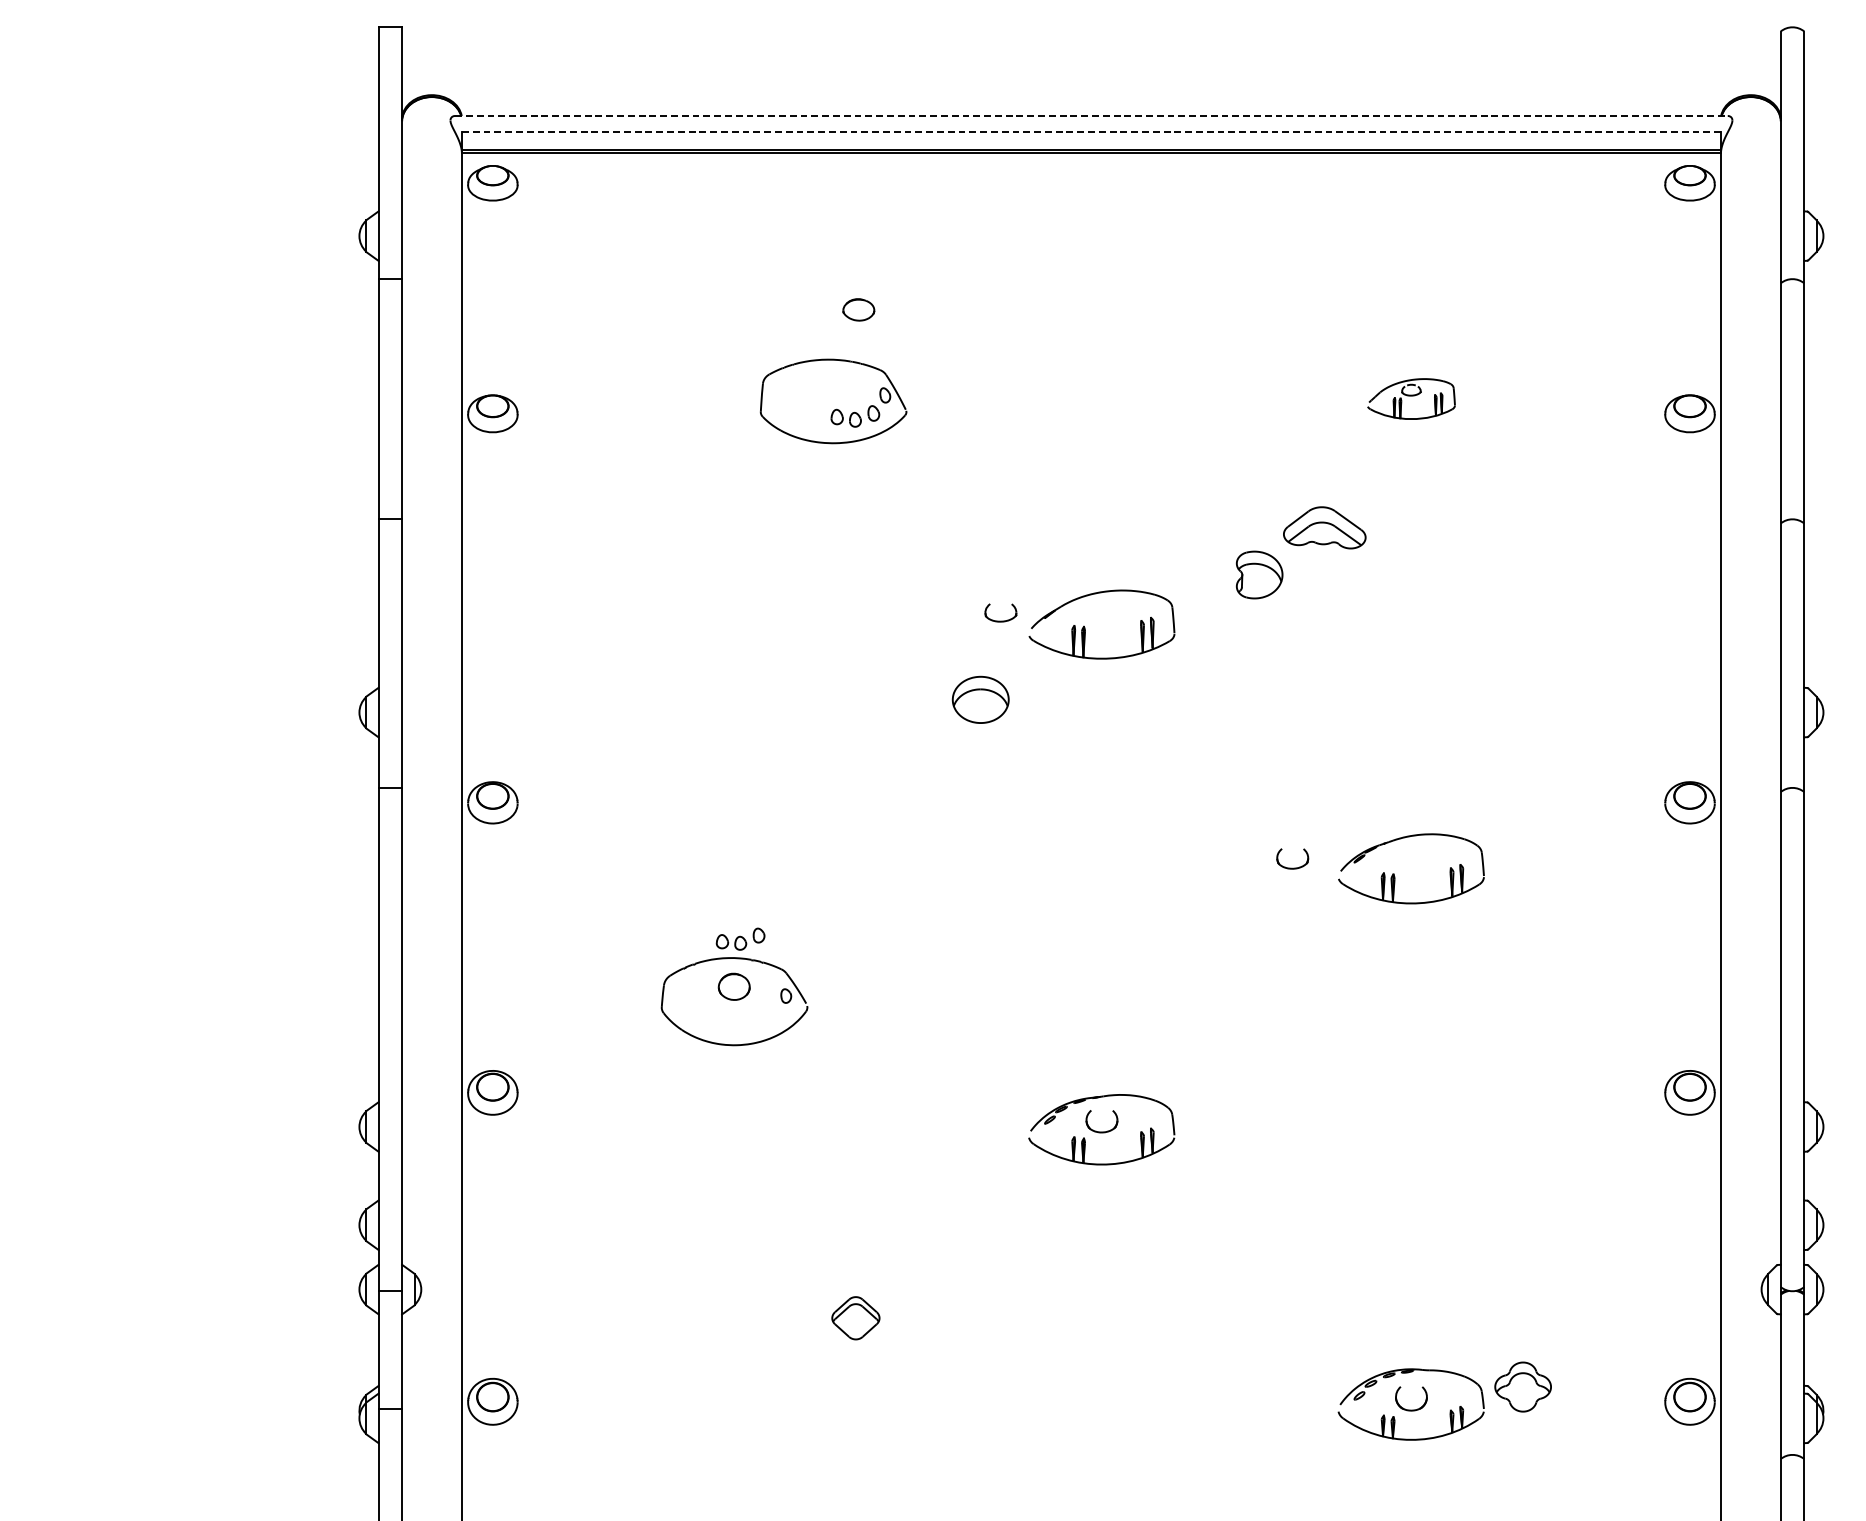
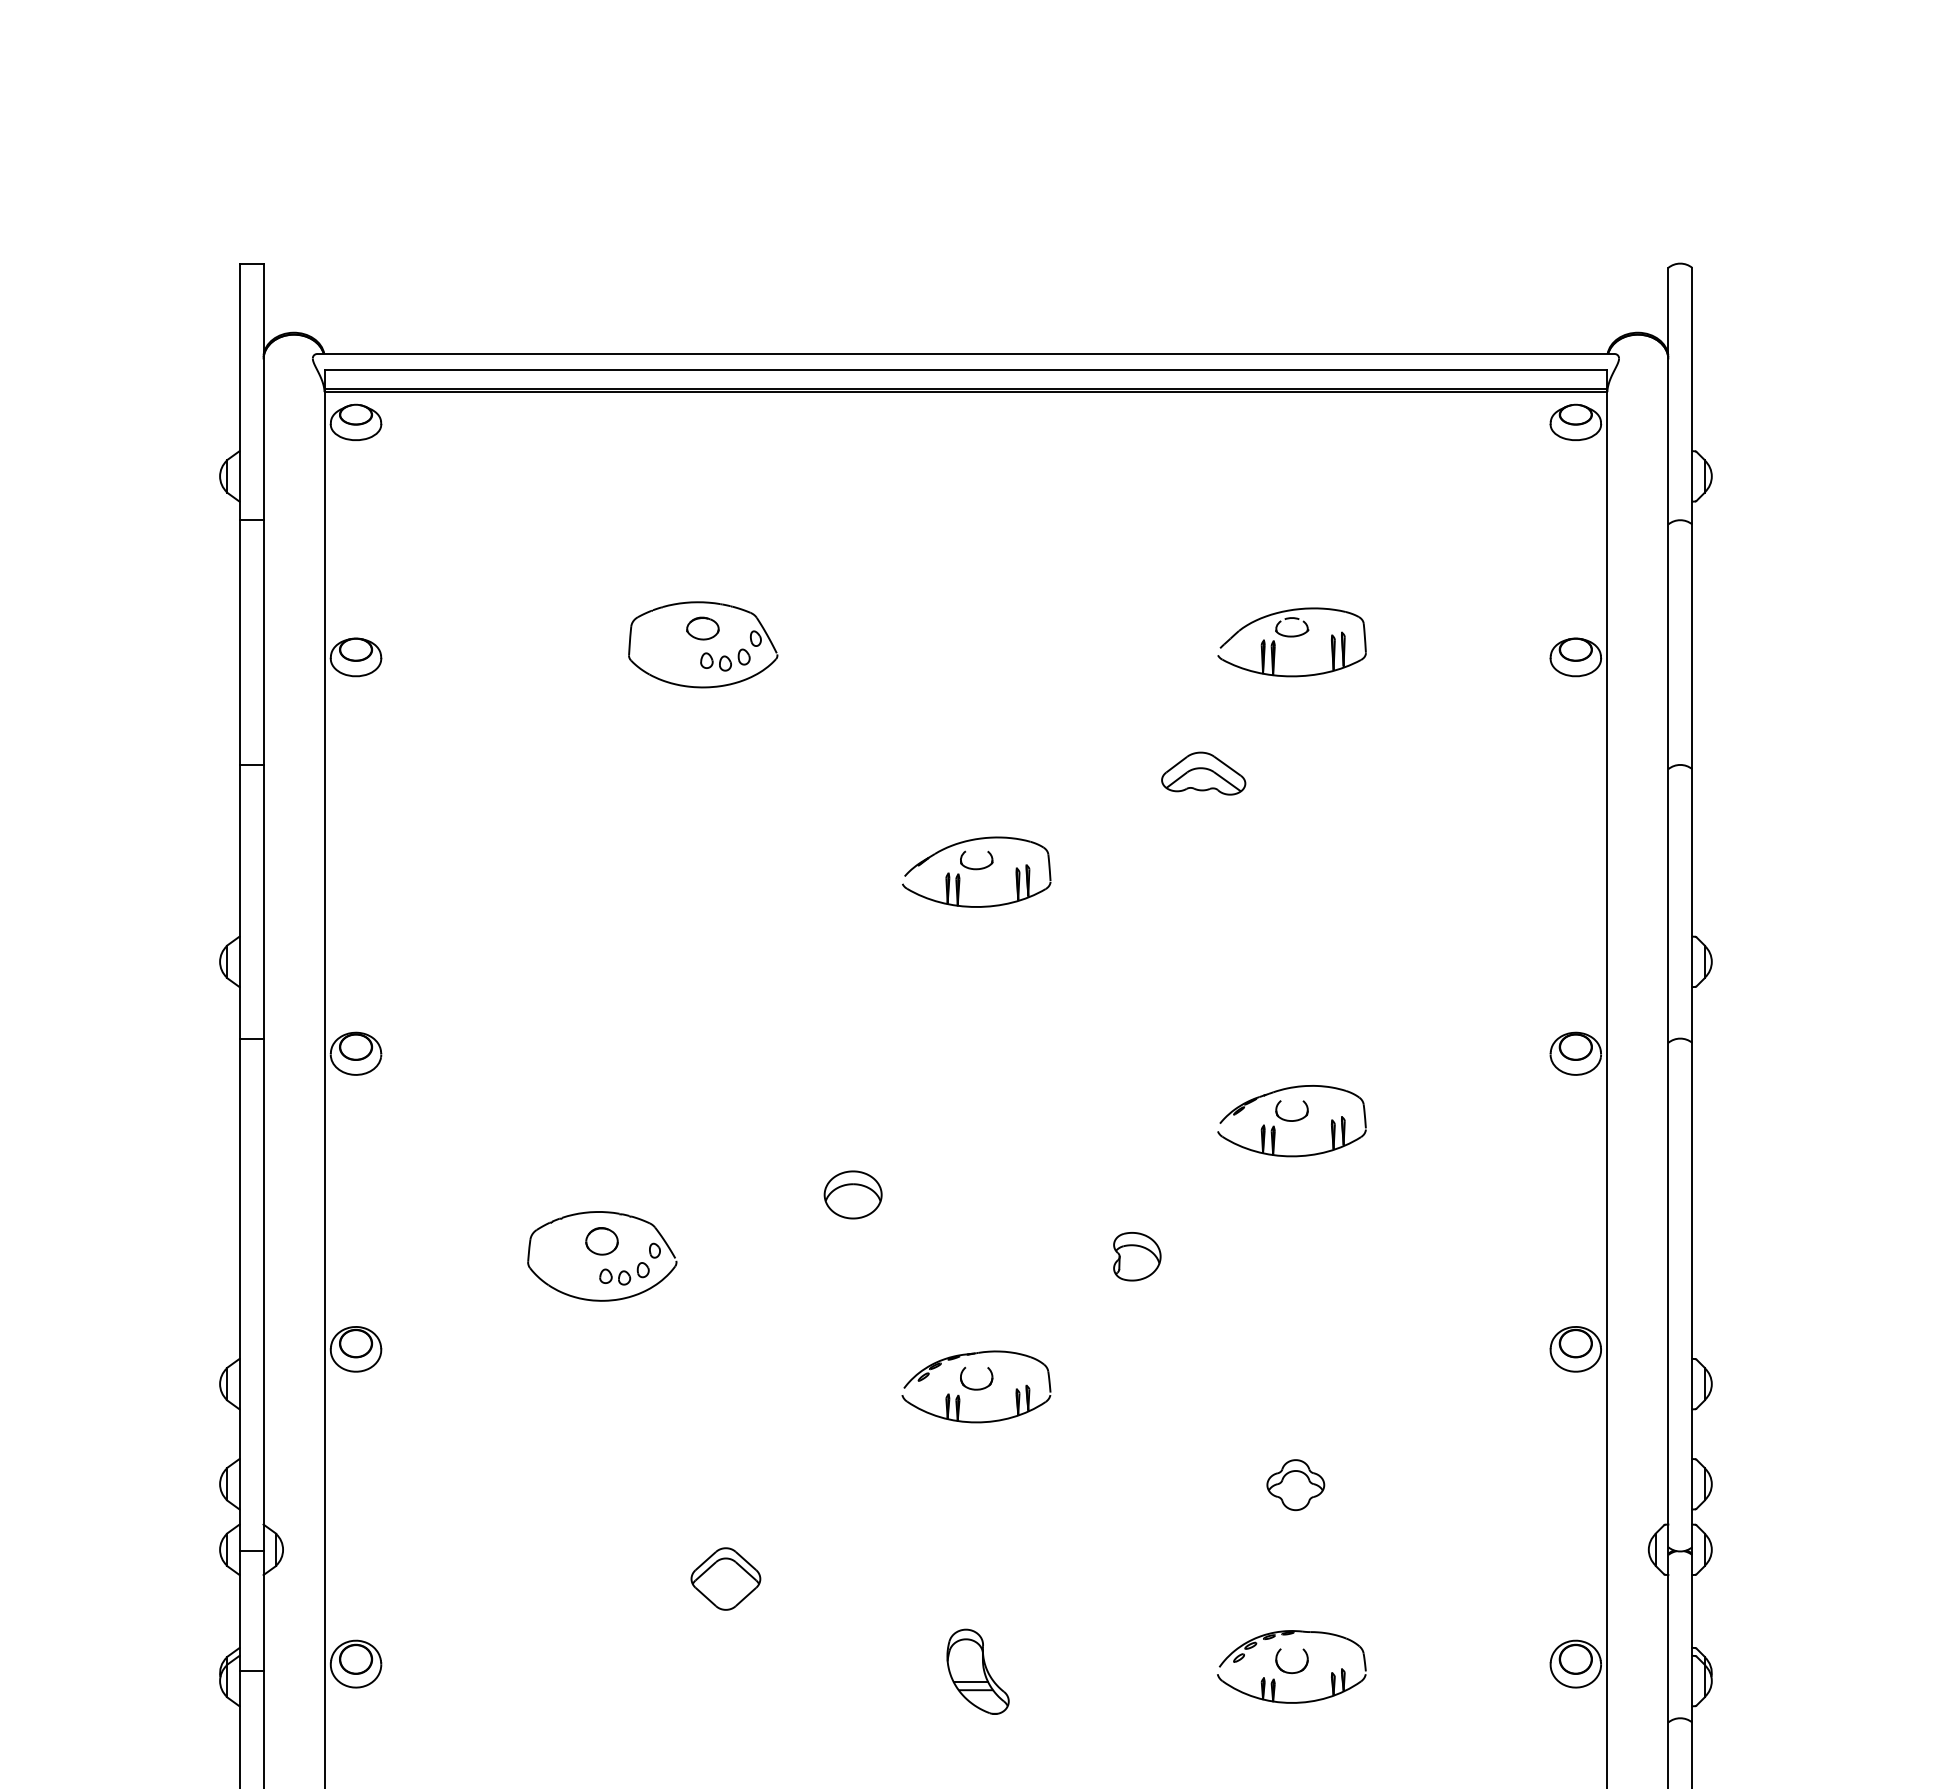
line: (1091, 115) -> (966, 353), dashed -> solid
line: (1091, 132) -> (966, 370), dashed -> solid
part: (858, 309) -> (702, 628), moved
part: (1410, 399) -> (1291, 642), size x1.67
part: (1259, 574) -> (1137, 1256), moved
part: (1000, 620) -> (976, 868), moved
part: (980, 699) -> (852, 1194), moved
part: (1289, 867) -> (1288, 1119), moved
part: (740, 938) -> (624, 1273), moved
part: (855, 1317) -> (725, 1578), size x1.43
part: (1522, 1387) -> (1295, 1485), moved
part: (1102, 1409) -> (977, 1671), added

